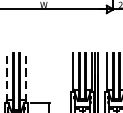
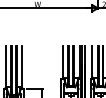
line: (6, 76) -> (5, 66), dashed -> solid
line: (26, 76) -> (22, 66), dashed -> solid

